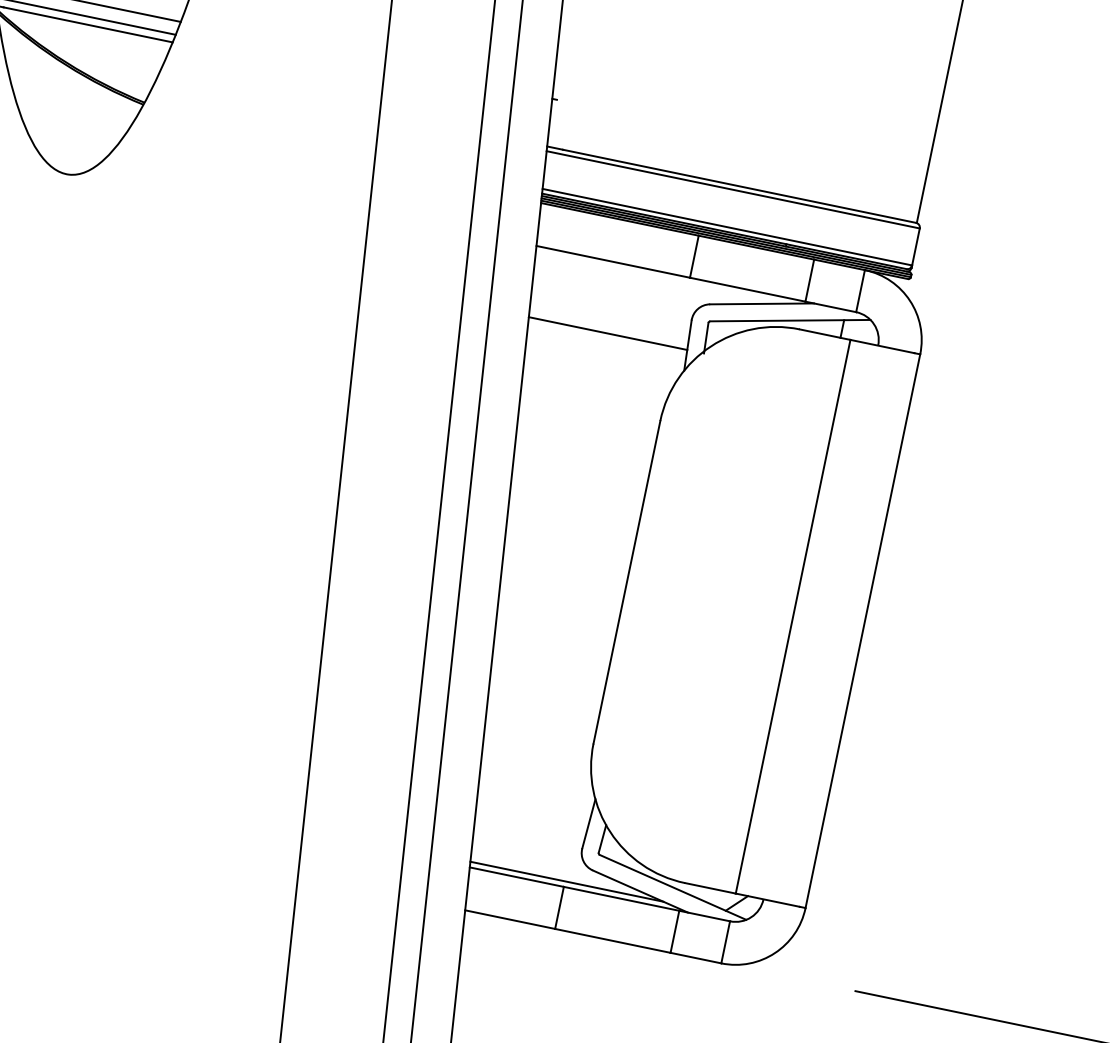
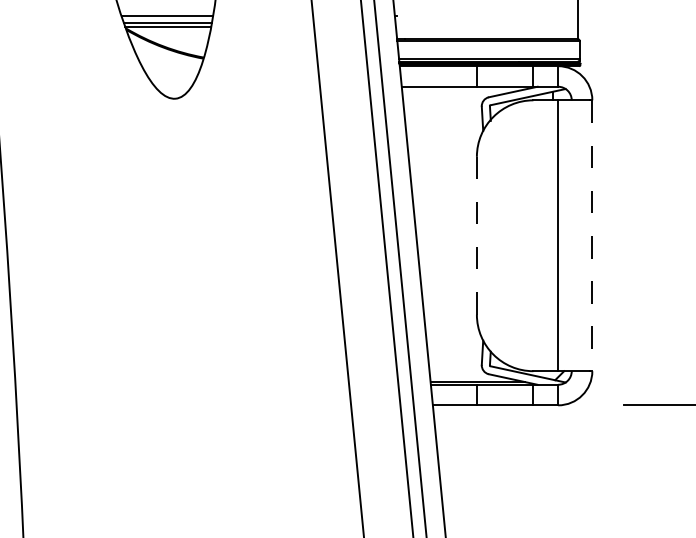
line: (607, 332) -> (443, 120), removed
line: (626, 581) -> (476, 235), solid -> dashed
line: (862, 632) -> (592, 236), solid -> dashed

